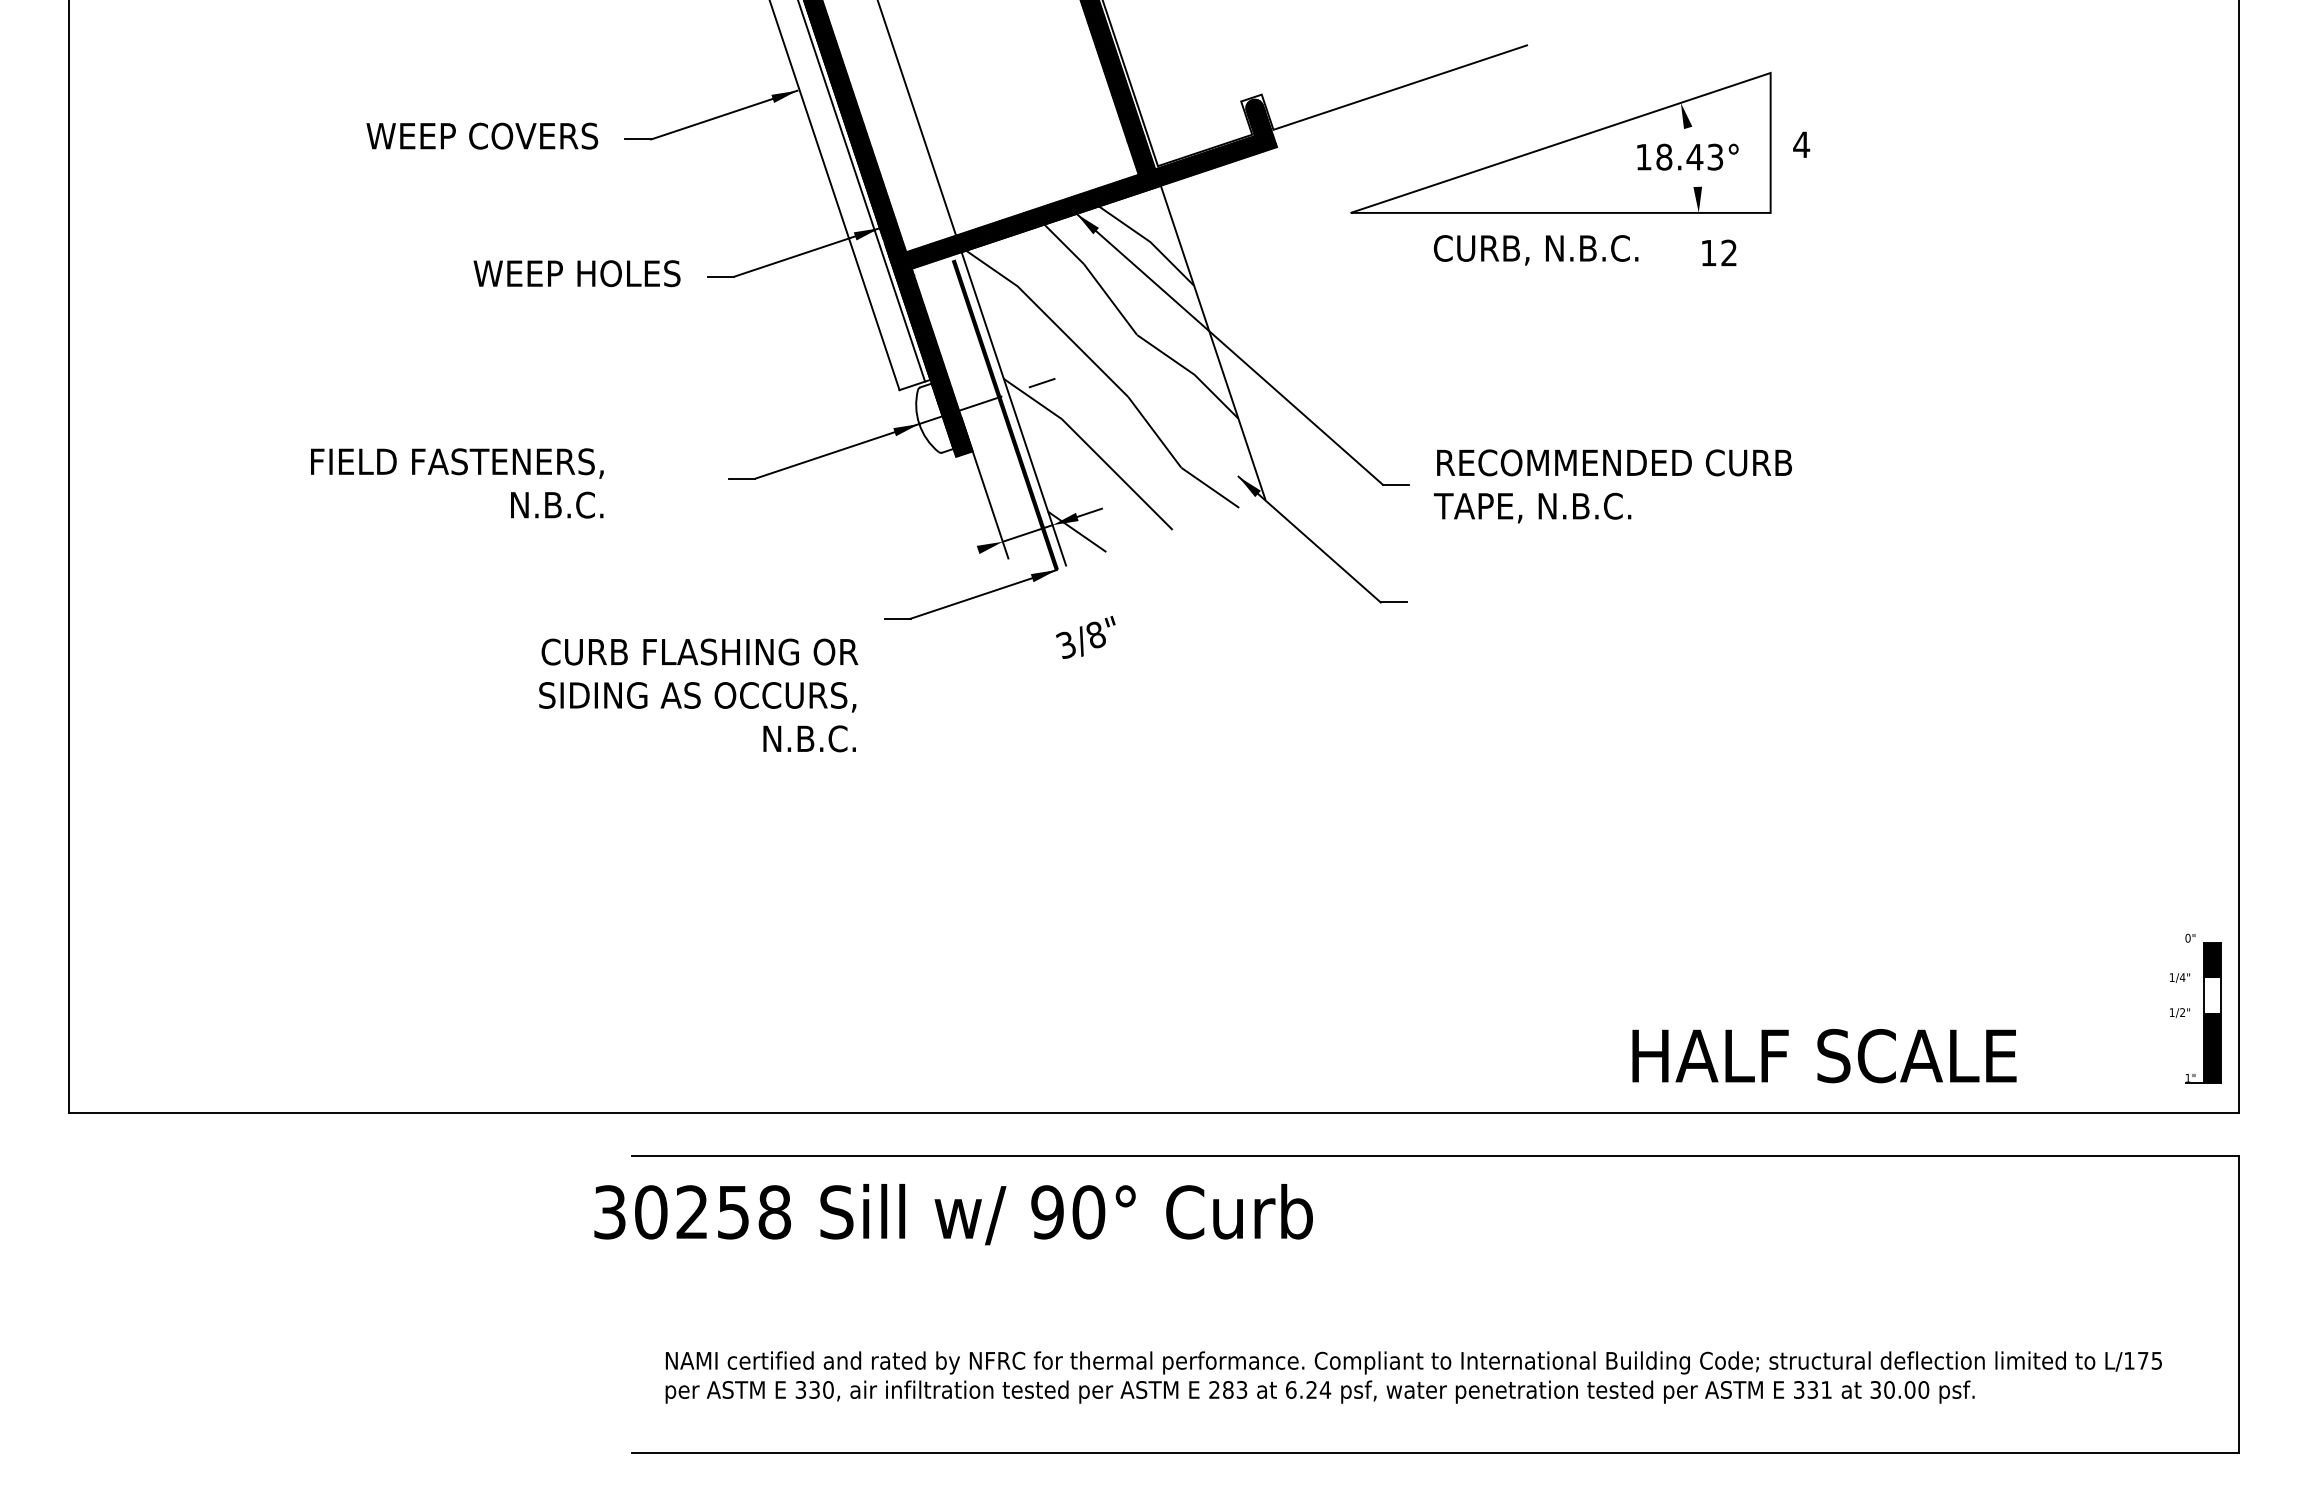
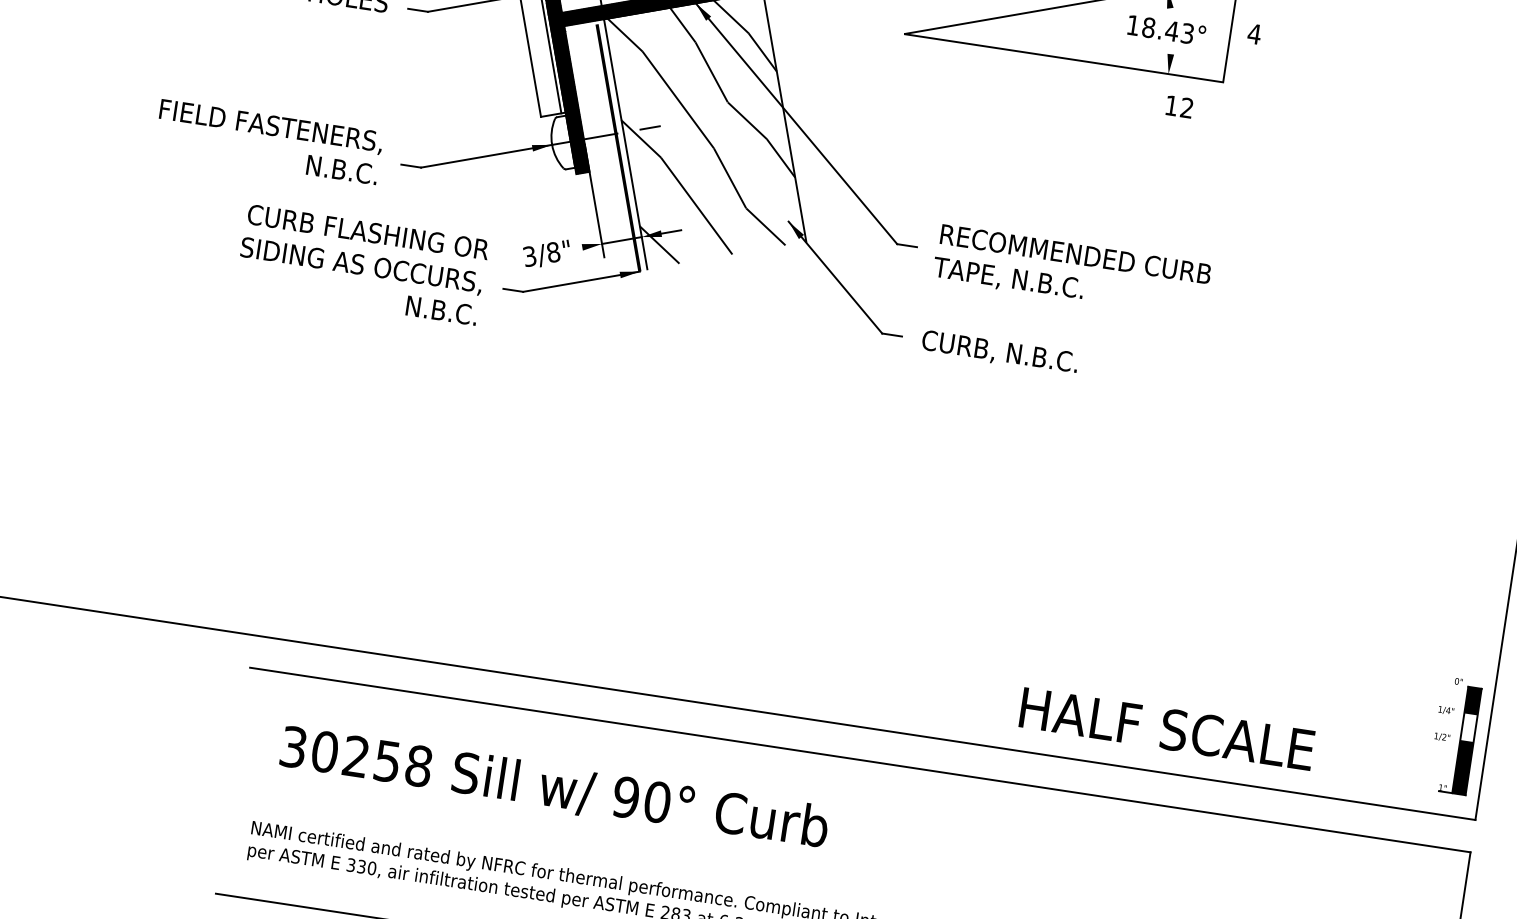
text: (1535, 250) -> (999, 352), moved
text: (457, 483) -> (269, 142), moved
text: (1085, 637) -> (545, 253), moved
text: (698, 695) -> (362, 265), moved
text: (953, 1214) -> (554, 788), moved

